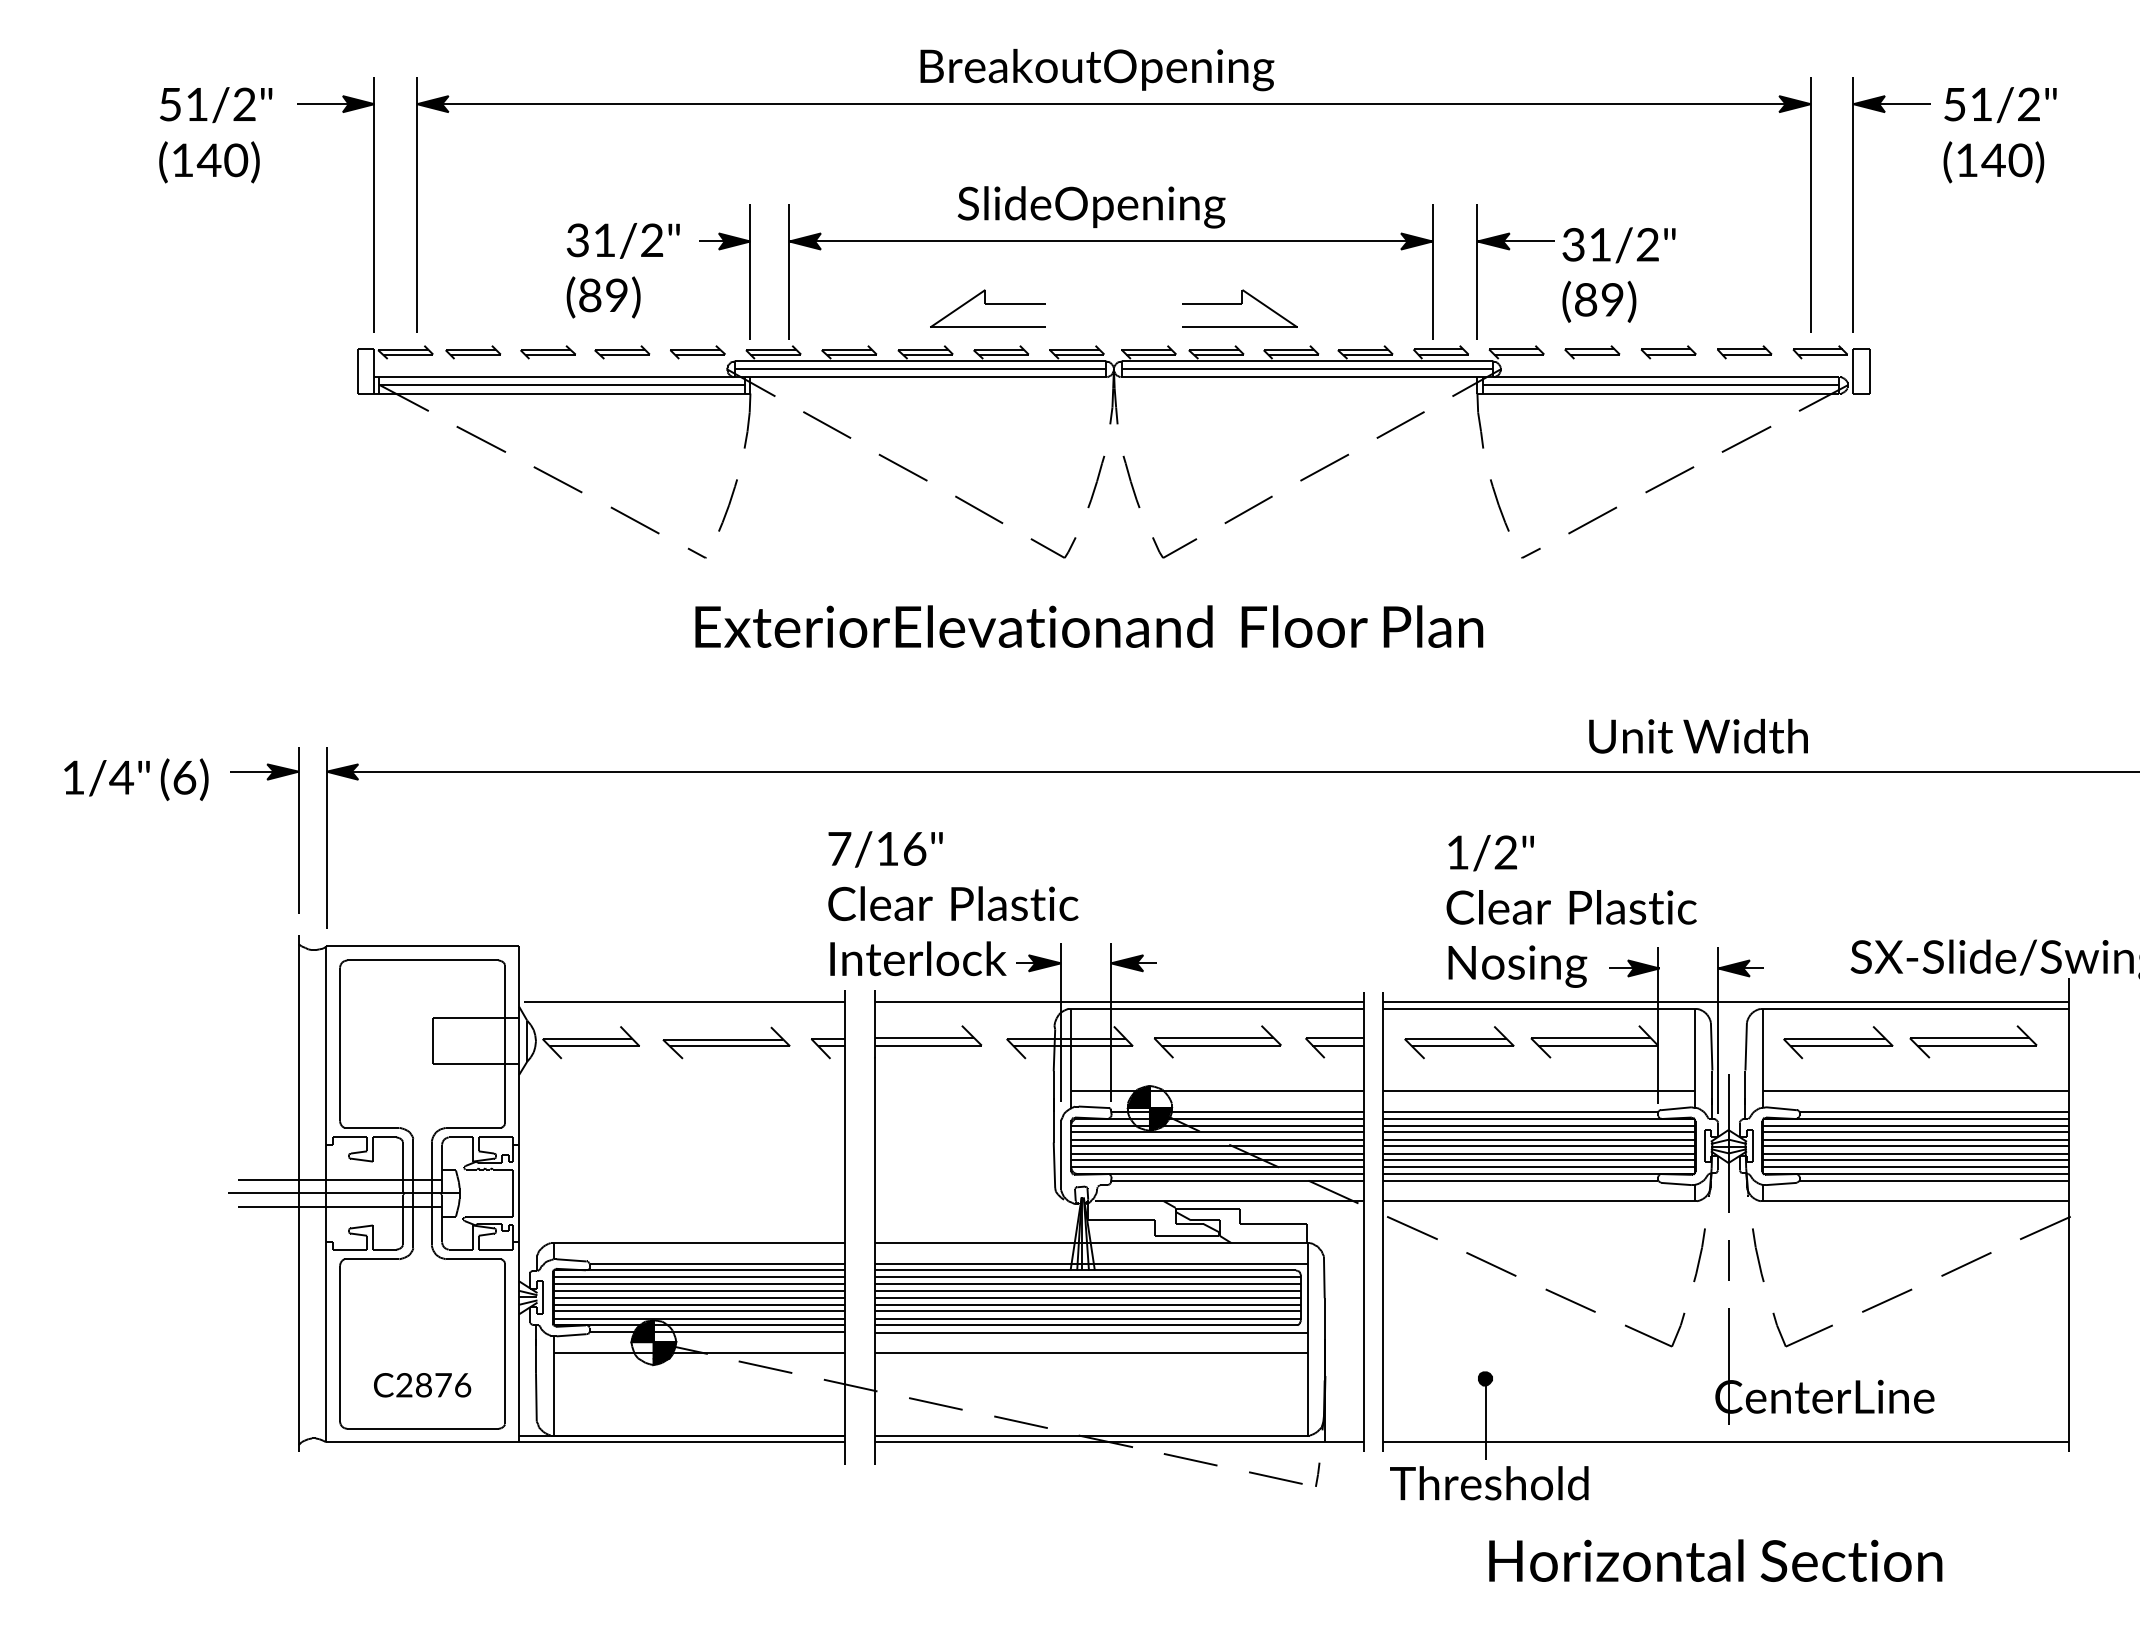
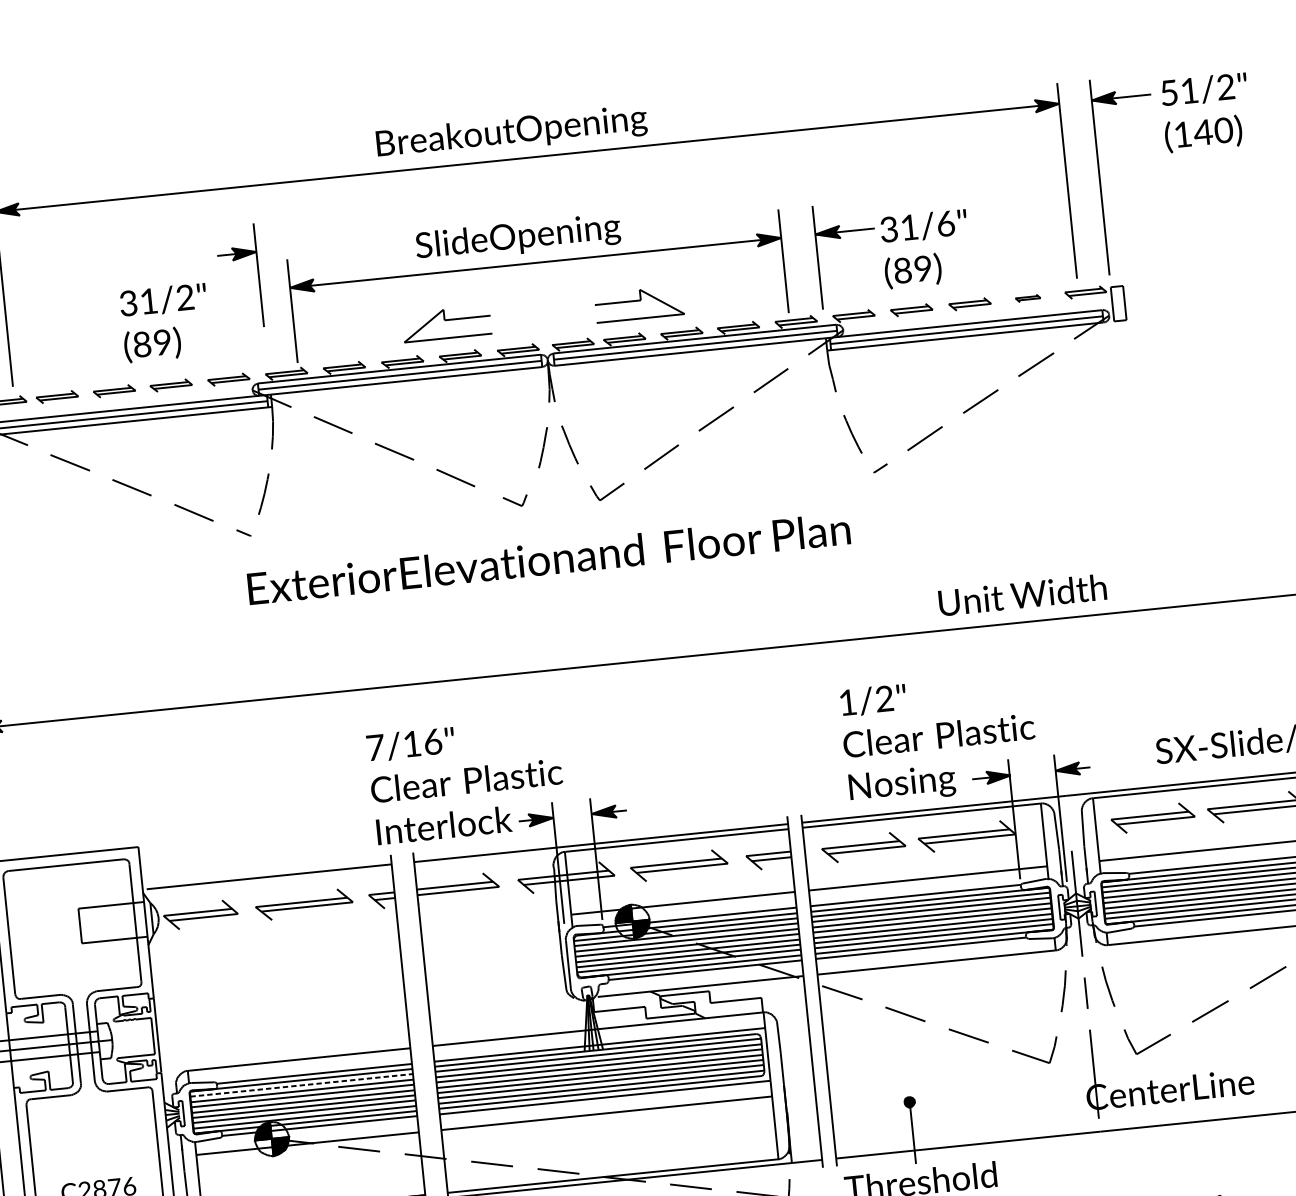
text: (1647, 244) -> (945, 223), 31/2" -> 31/6"
part: (720, 250) -> (234, 261), moved
part: (1744, 352) -> (1027, 298), size x0.6
part: (1053, 547) -> (515, 501), size x0.7
line: (699, 1276) -> (301, 1085), solid -> dashed

